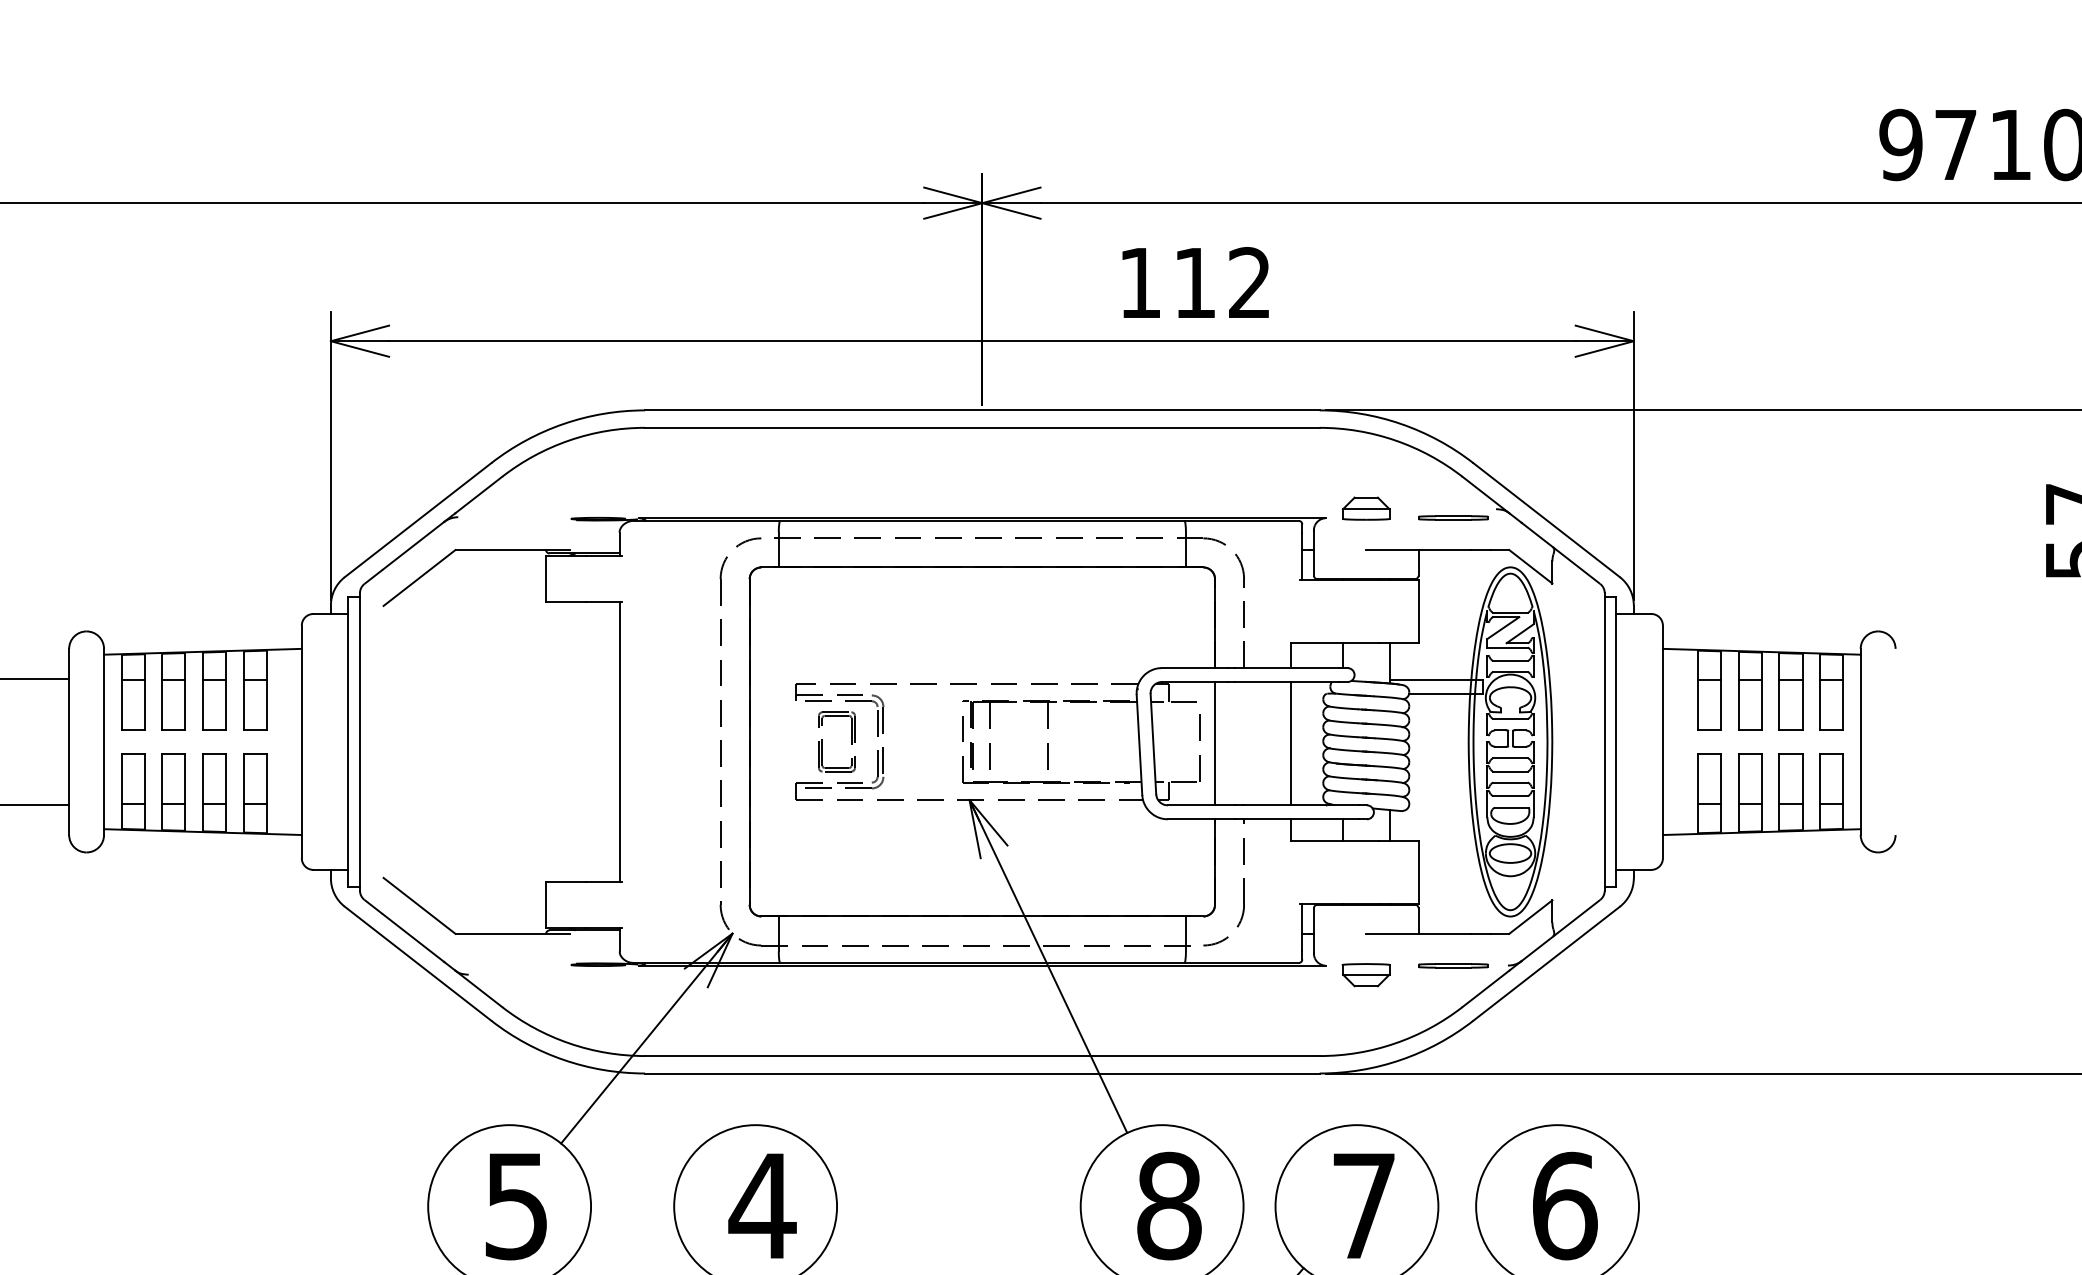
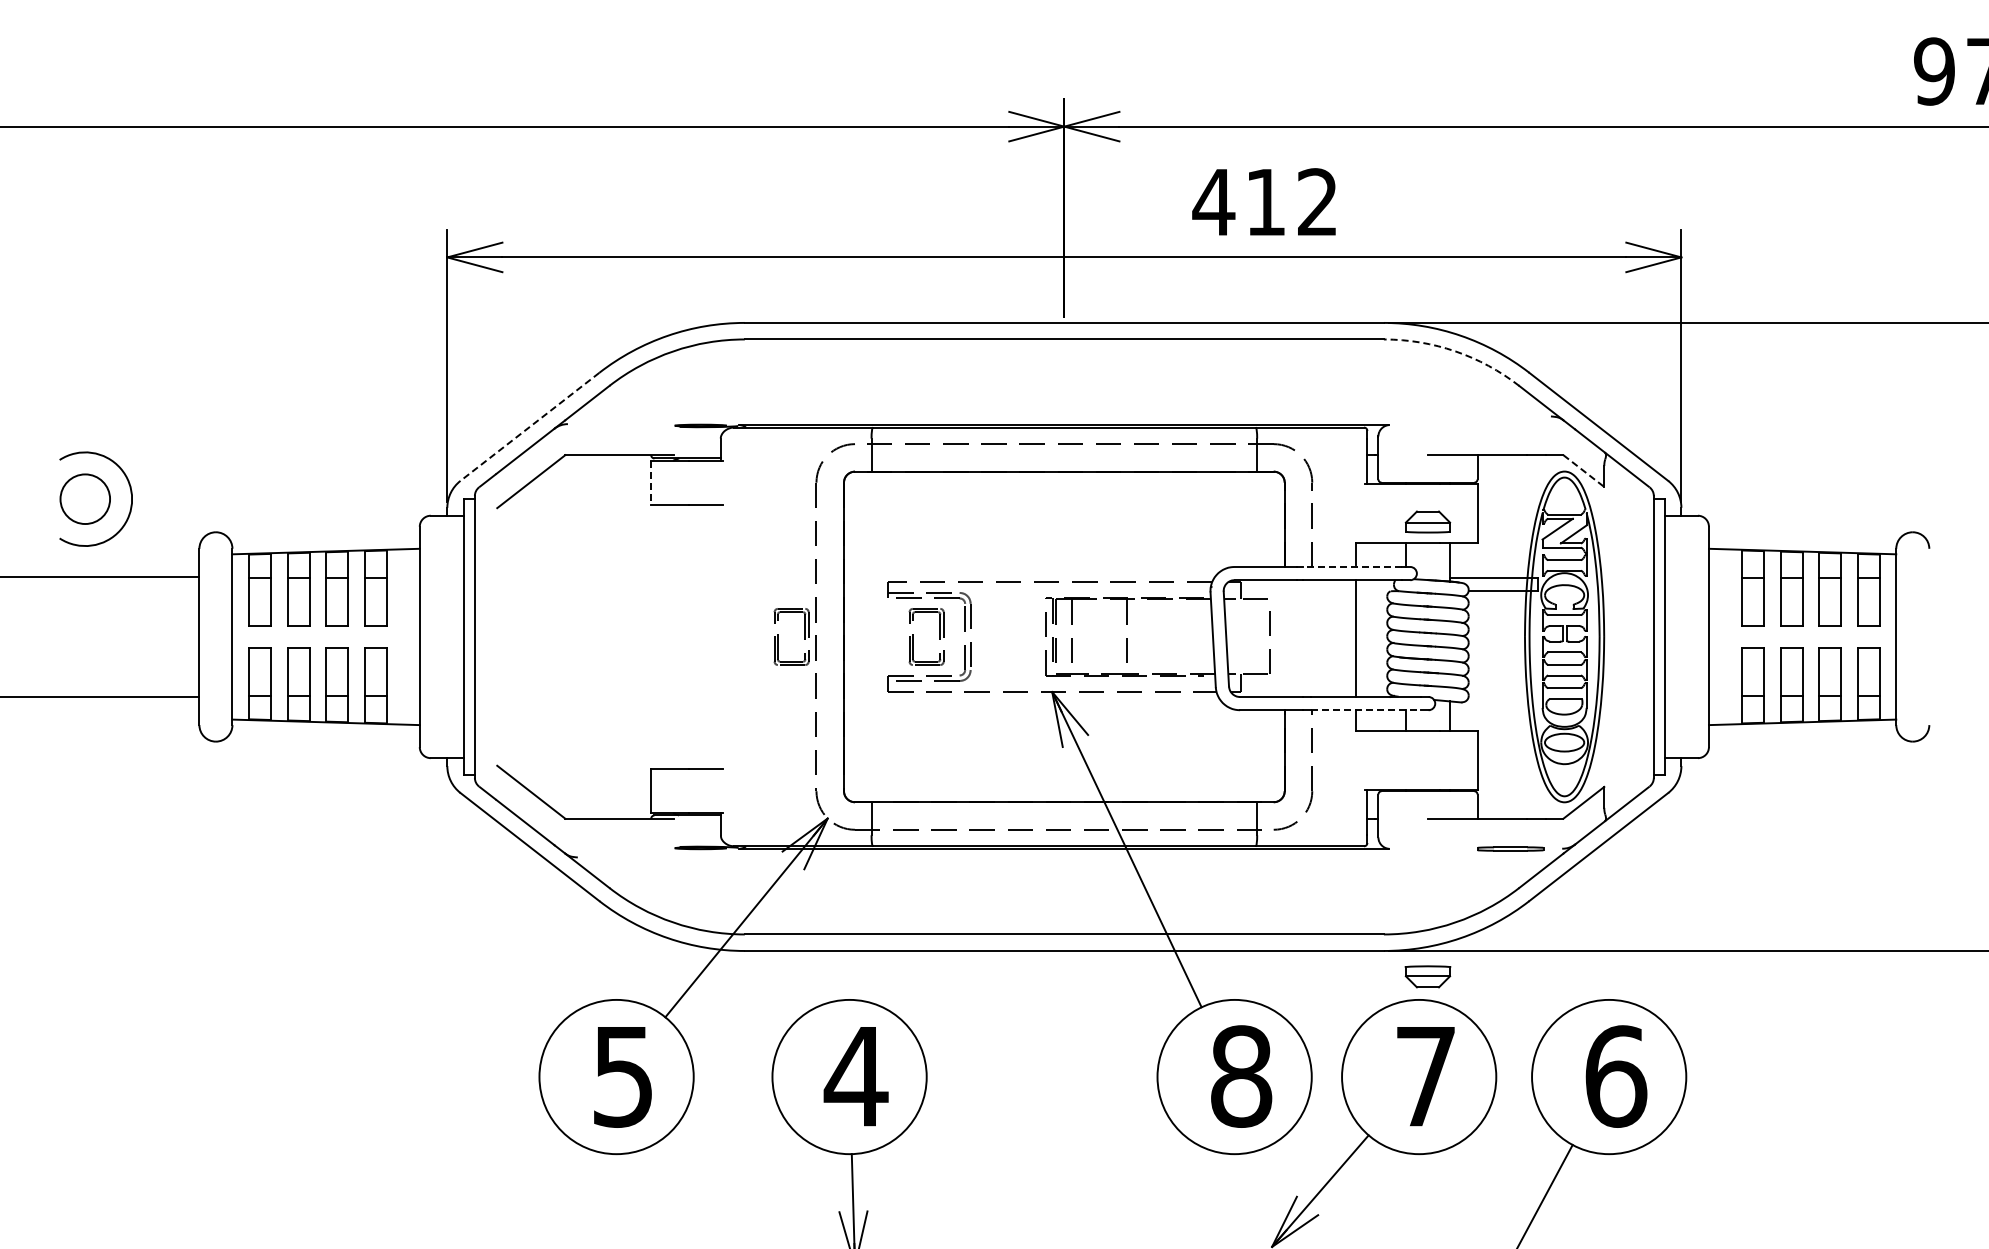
text: (1139, 283) -> (1213, 202), 112 -> 412
arc: (1395, 440) -> (1455, 351), solid -> dashed
part: (1365, 508) -> (1427, 521), moved
part: (1453, 517) -> (1510, 424), removed
line: (417, 519) -> (529, 426), solid -> dashed
line: (1530, 567) -> (1583, 471), solid -> dashed
line: (546, 579) -> (651, 483), solid -> dashed
line: (1286, 667) -> (1352, 566), solid -> dashed
line: (619, 741) -> (720, 636), removed
part: (680, 741) -> (778, 636), added
line: (1214, 743) -> (1284, 638), removed
line: (1301, 819) -> (1366, 710), solid -> dashed
part: (1365, 974) -> (1427, 976), moved

